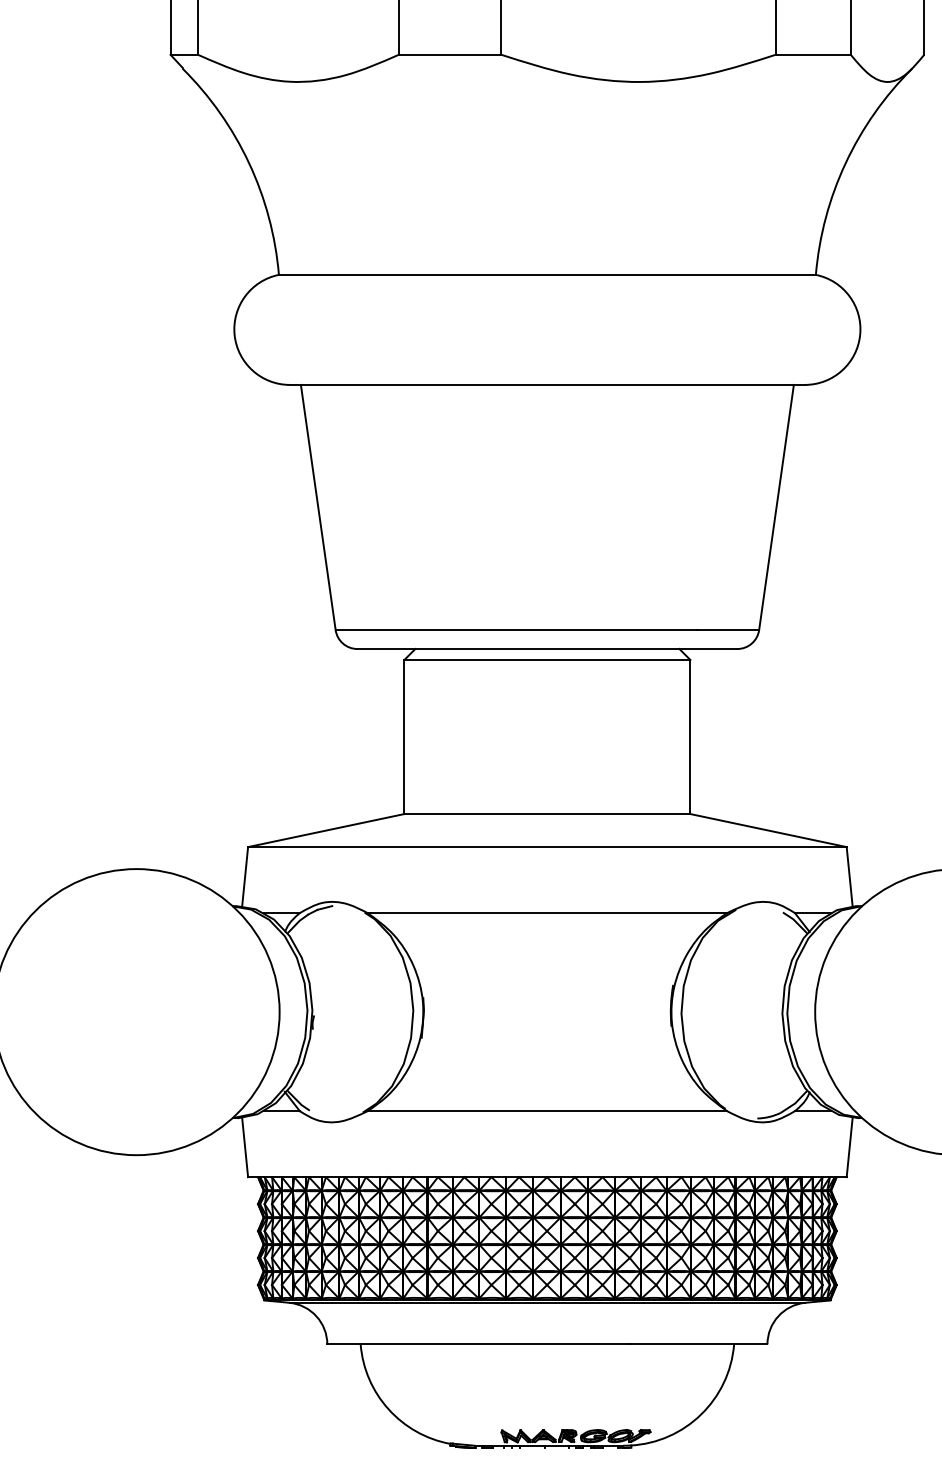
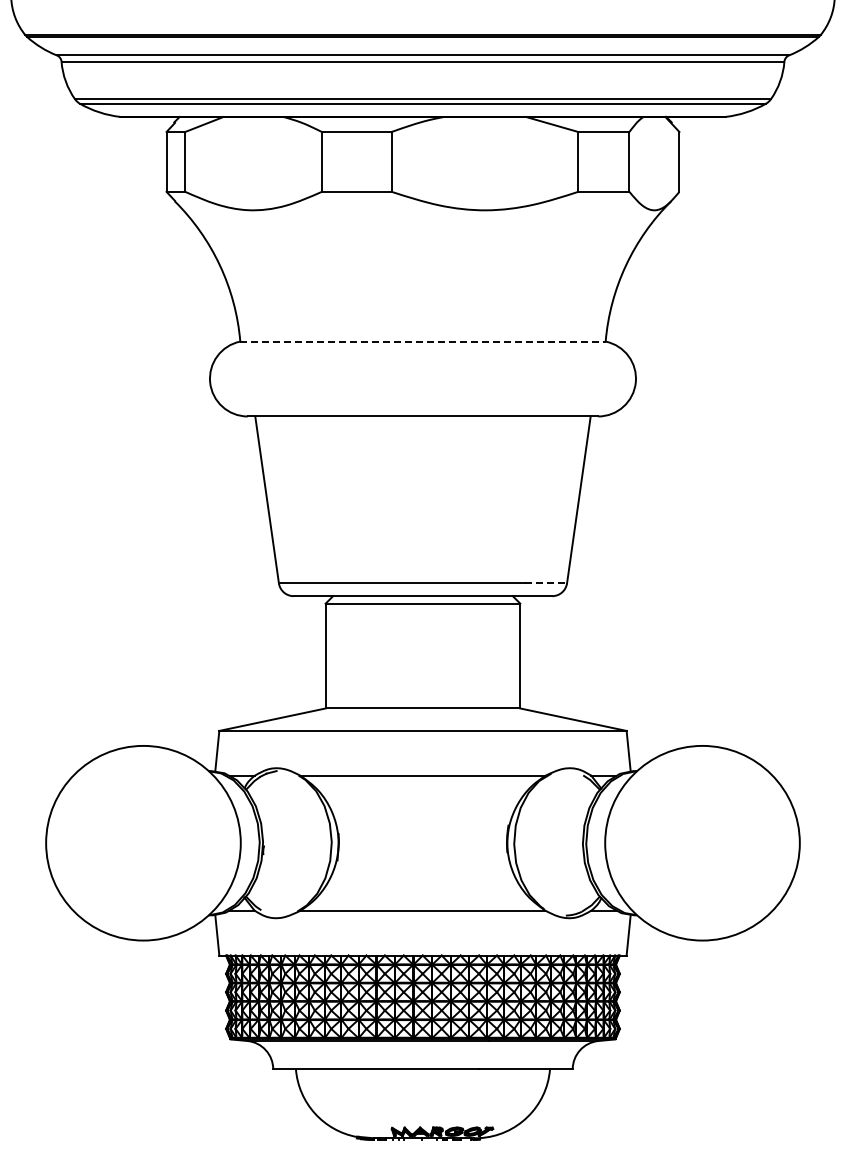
line: (546, 274) -> (422, 341), solid -> dashed
line: (728, 630) -> (546, 583), solid -> dashed

